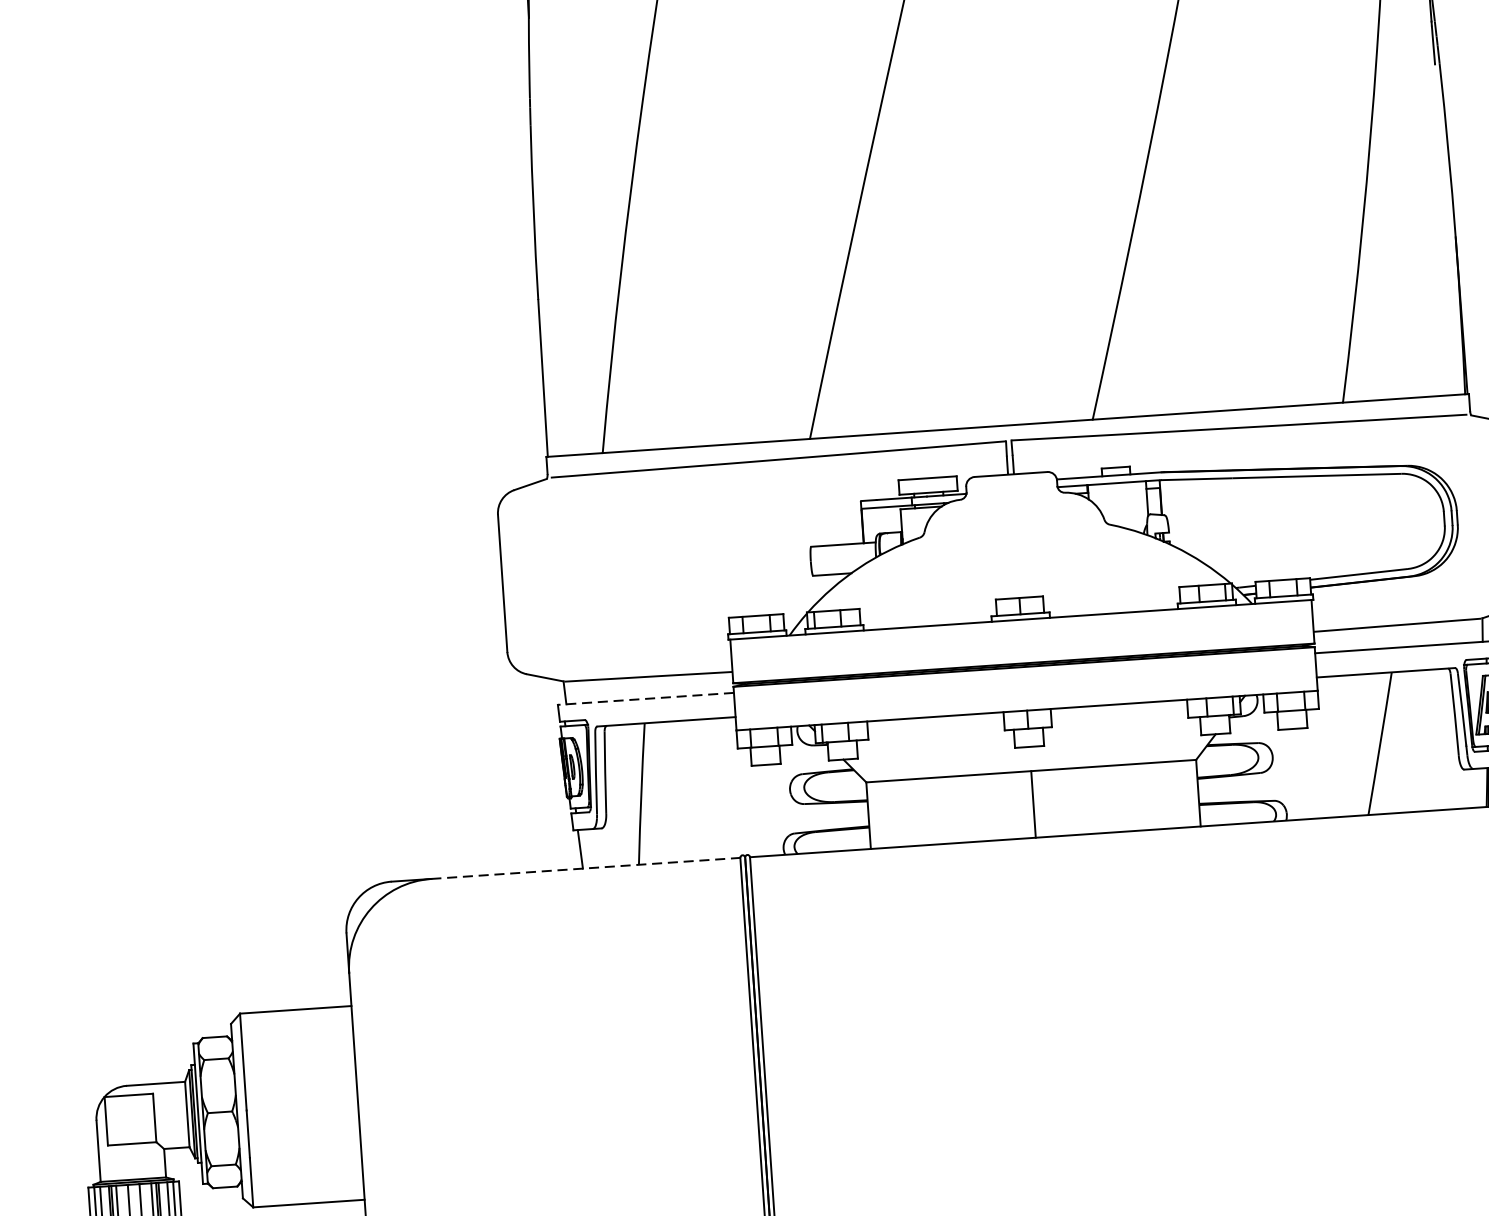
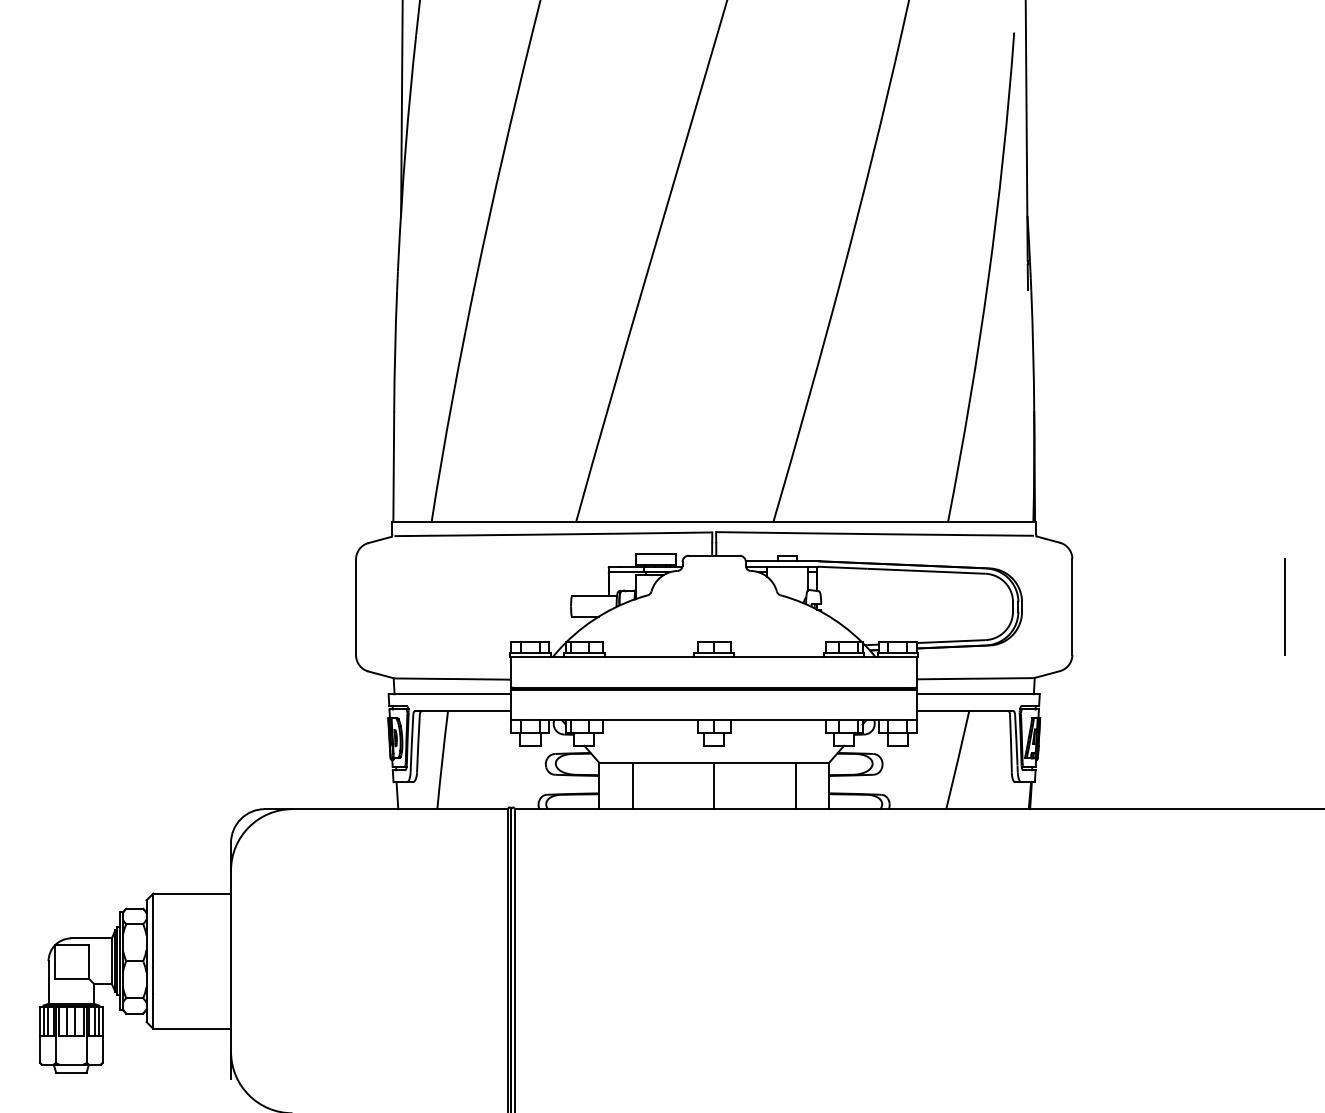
line: (645, 699) -> (449, 694), dashed -> solid
line: (1149, 795) -> (795, 785), added
line: (916, 811) -> (632, 785), added
line: (586, 868) -> (400, 809), dashed -> solid

